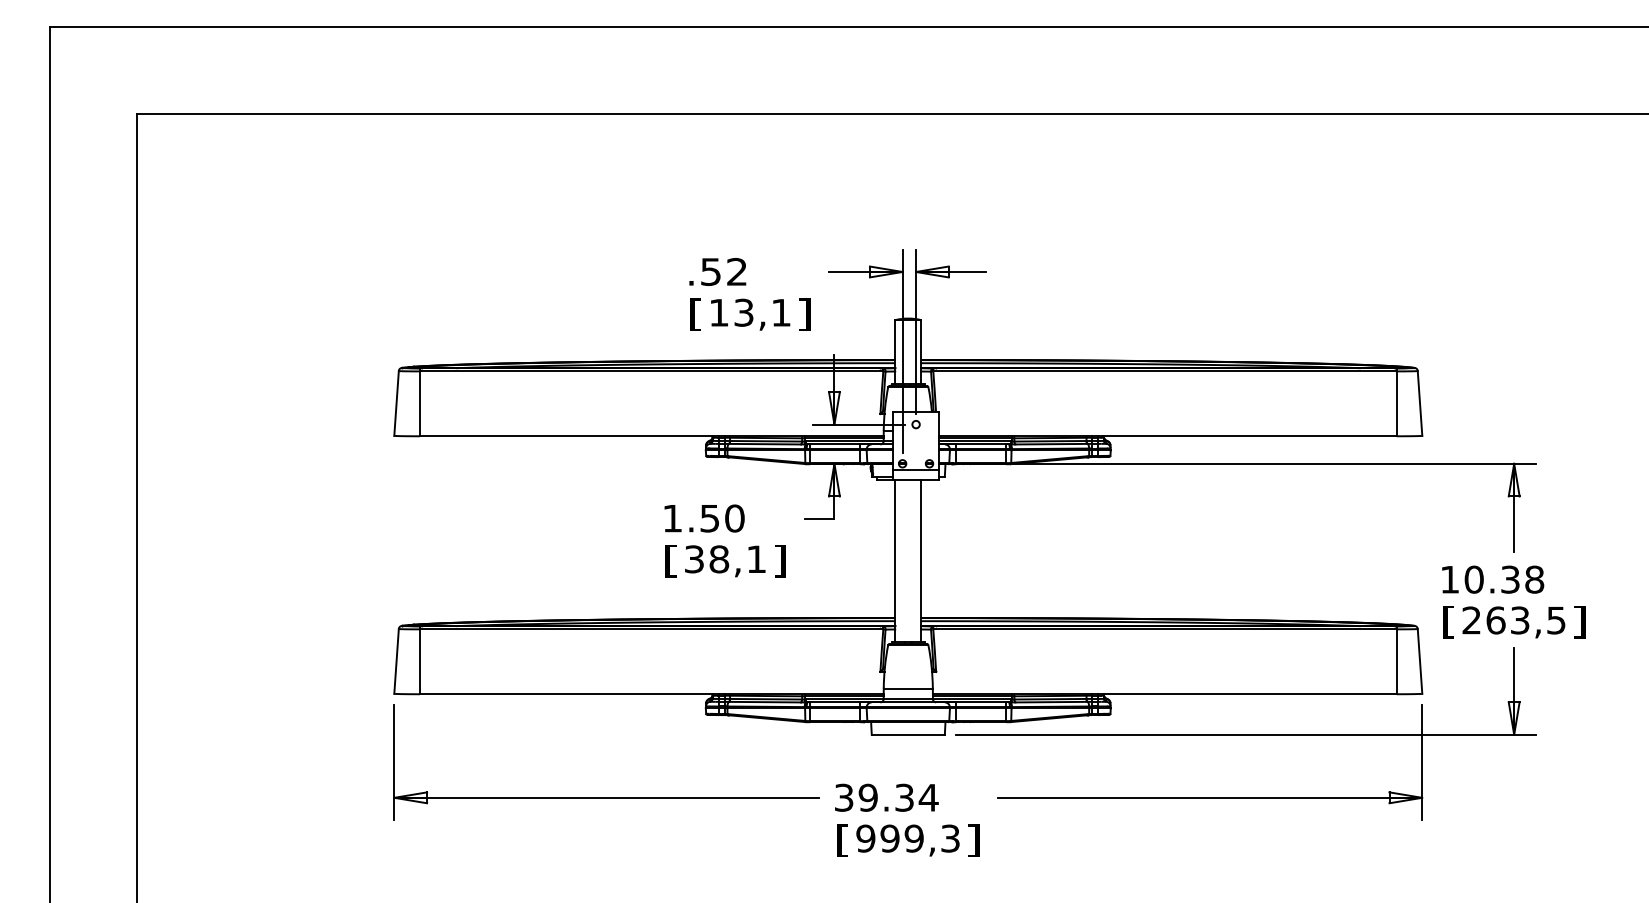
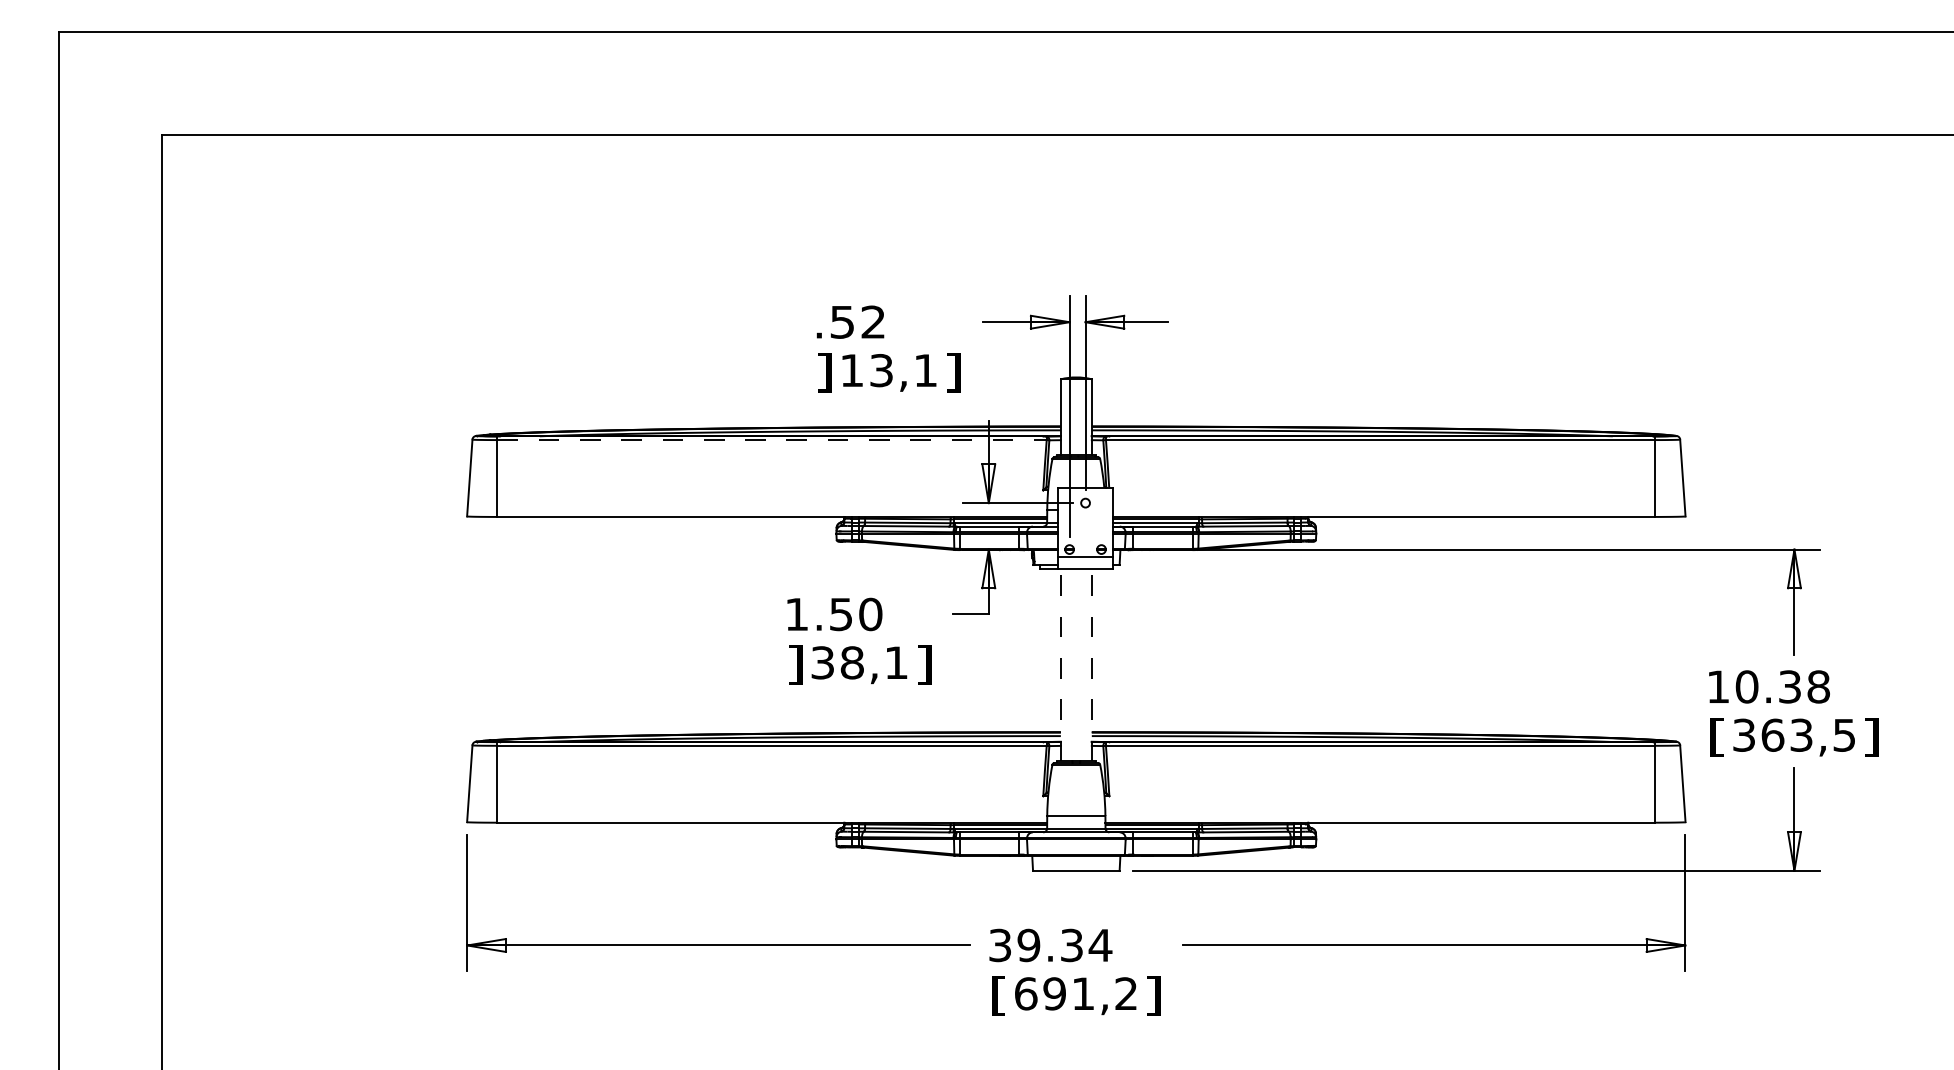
text: (695, 314) -> (824, 372), [ -> ]
line: (651, 371) -> (772, 440), solid -> dashed
text: (671, 560) -> (795, 664), [ -> ]
line: (894, 560) -> (1060, 664), solid -> dashed
line: (921, 560) -> (1091, 664), solid -> dashed
text: (1471, 619) -> (1743, 734), 263,5 -> 363,5
text: (907, 838) -> (1075, 993), 999,3 -> 691,2

